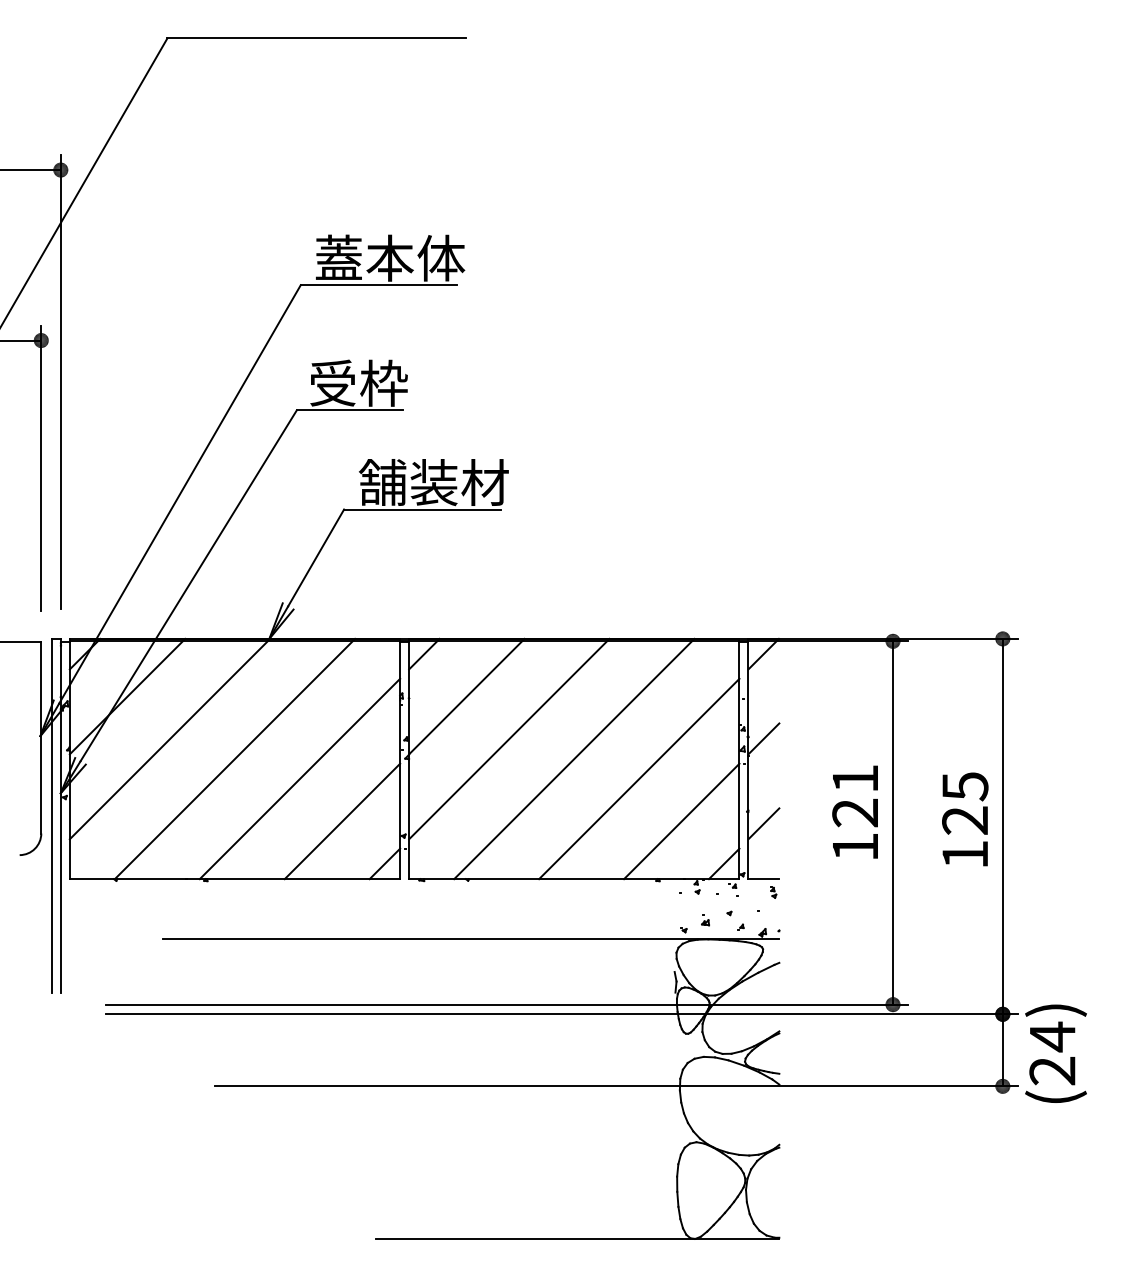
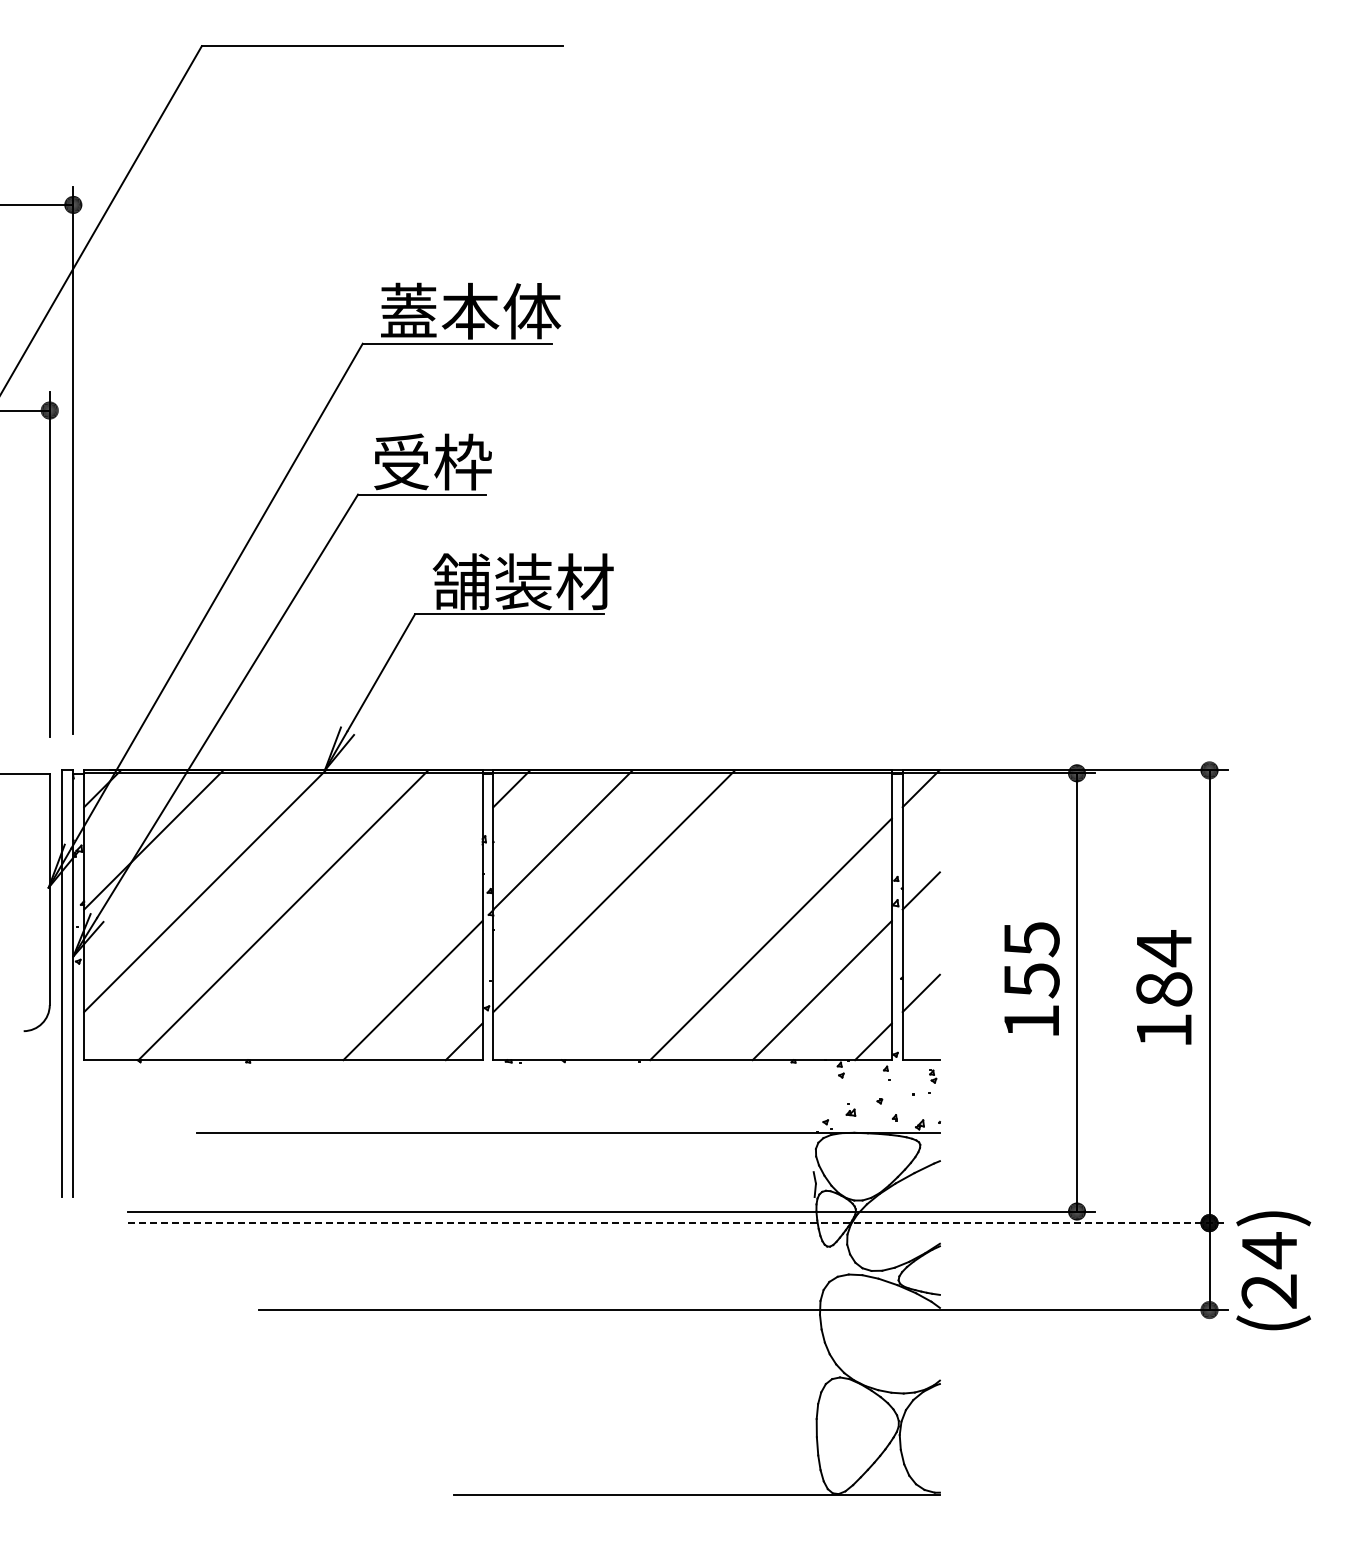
line: (574, 759) -> (692, 915), removed
line: (299, 779) -> (361, 939), removed
text: (855, 796) -> (1031, 960), 121 -> 155
text: (965, 803) -> (1164, 968), 125 -> 184
line: (561, 1014) -> (677, 1223), solid -> dashed

